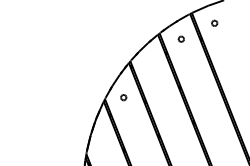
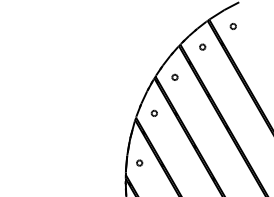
part: (149, 64) -> (174, 76), added
part: (101, 143) -> (139, 162), added

